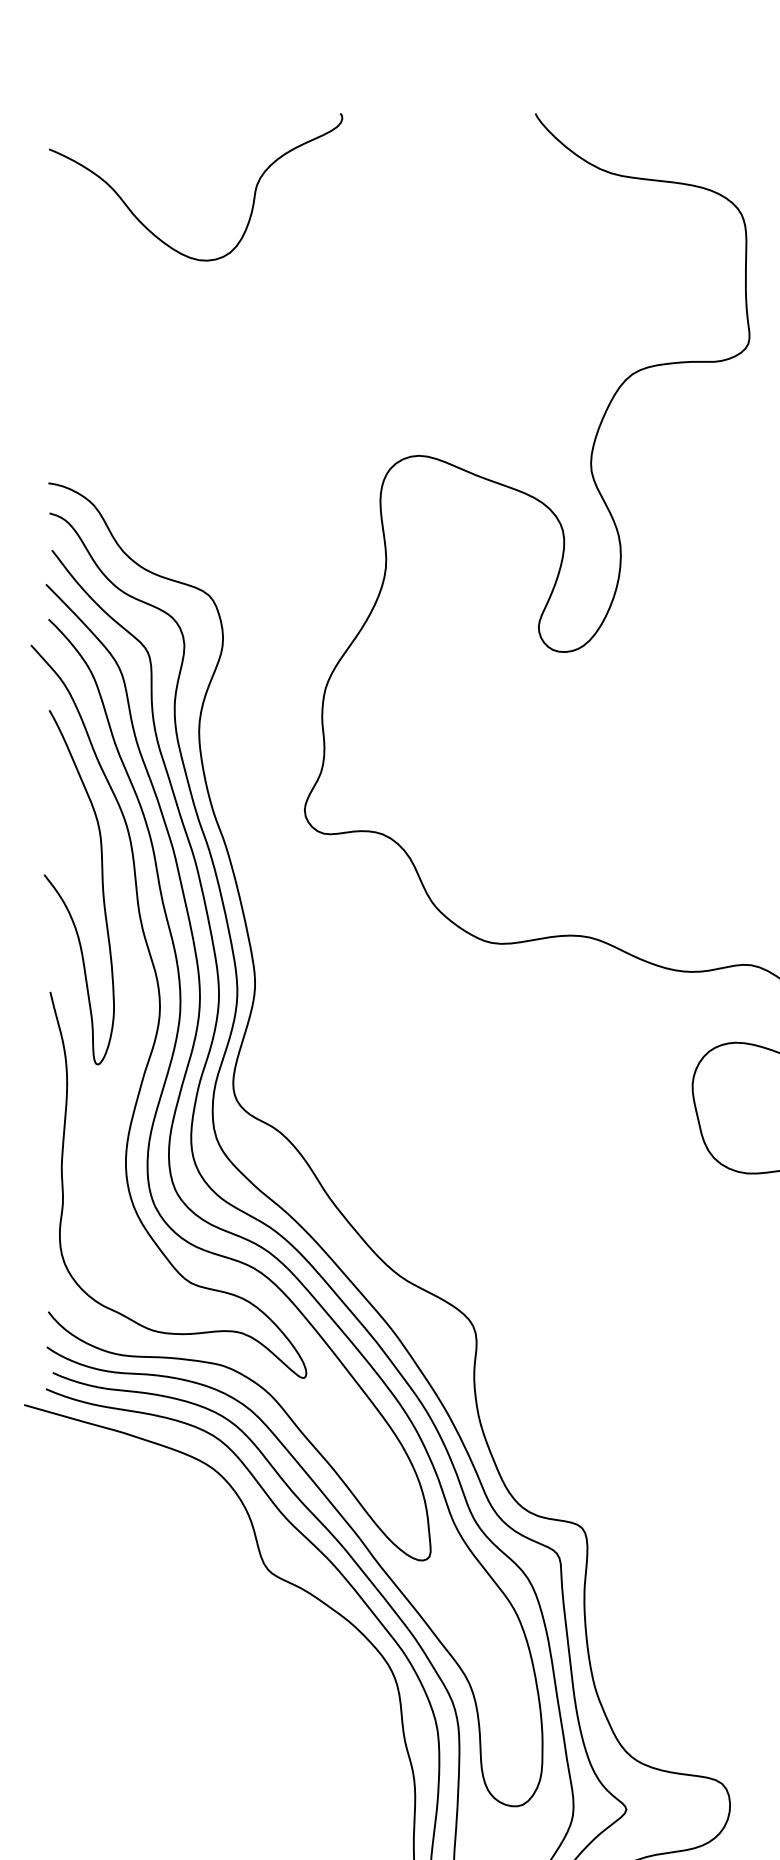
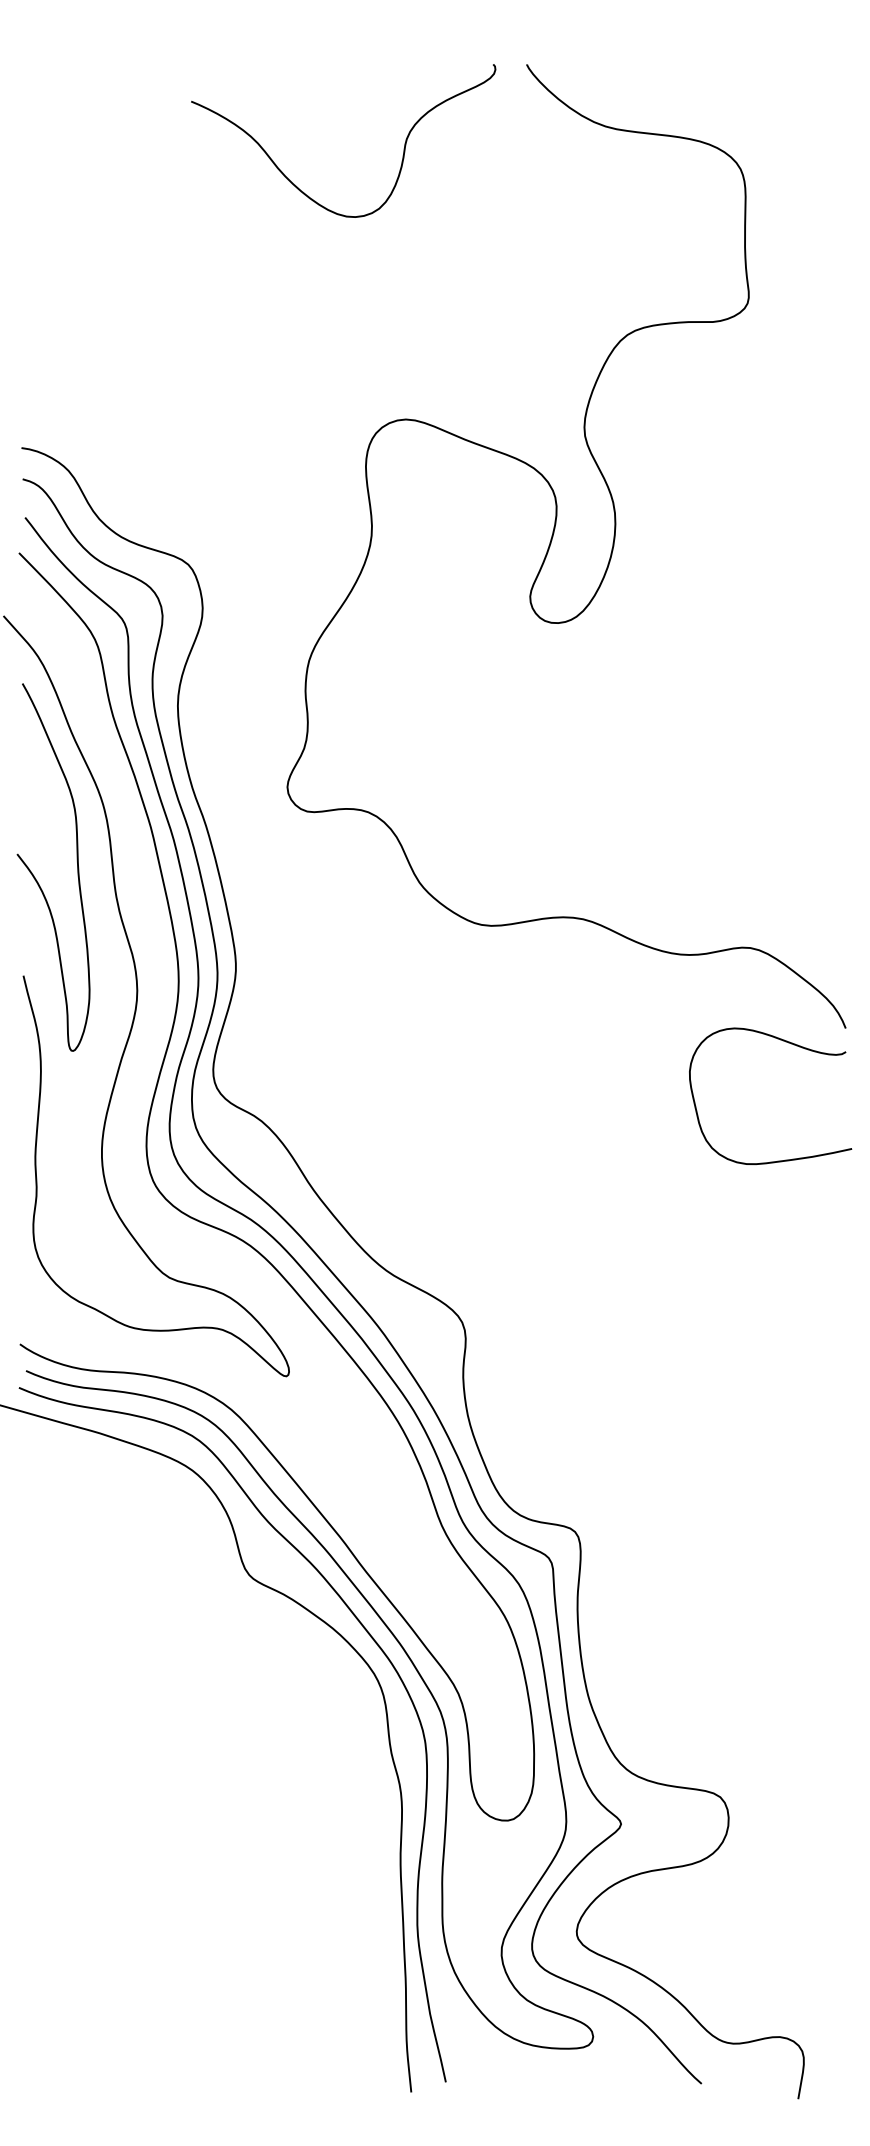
curve: (253, 194) -> (403, 148), moved
curve: (170, 1066) -> (148, 1053), removed

